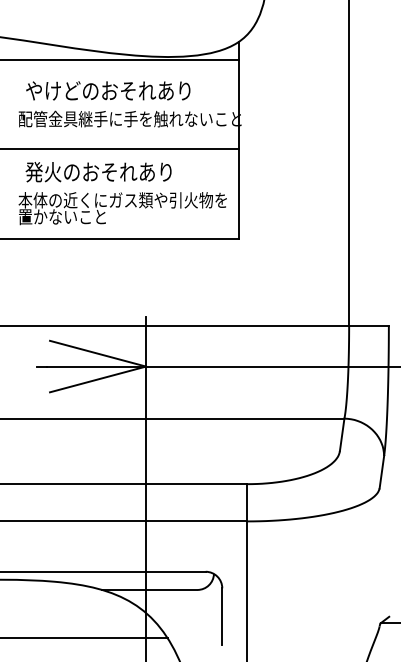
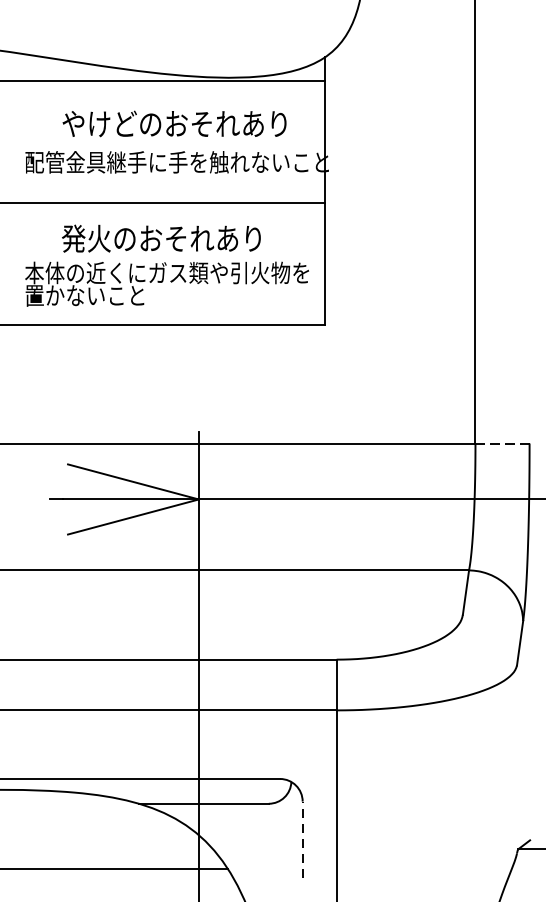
text: (108, 90) -> (174, 123), moved
text: (98, 172) -> (161, 239), moved
line: (369, 325) -> (503, 443), solid -> dashed
line: (222, 616) -> (302, 839), solid -> dashed

